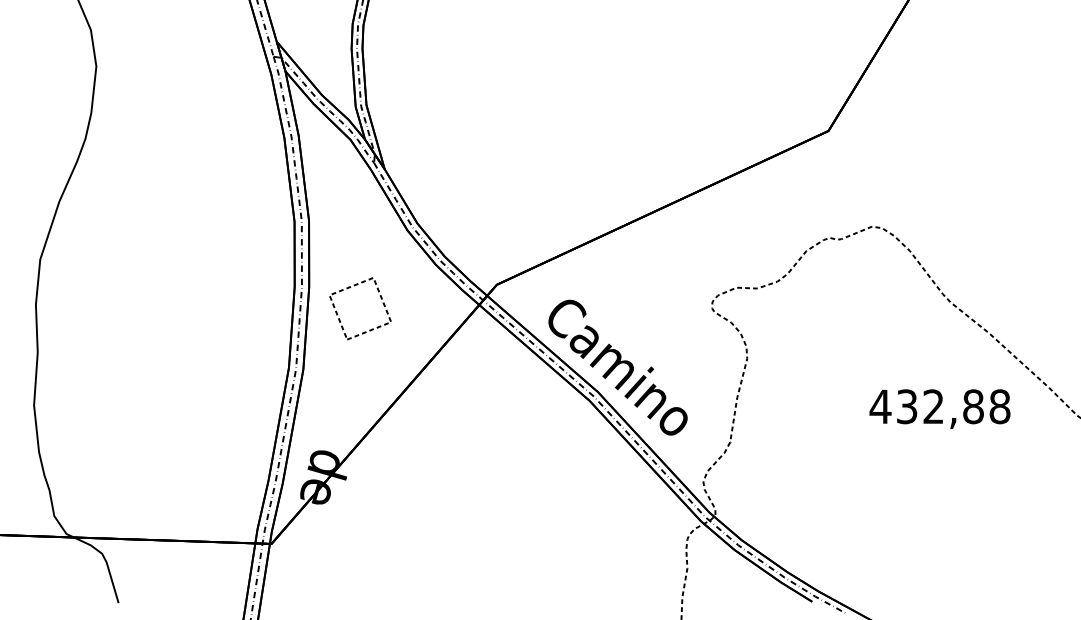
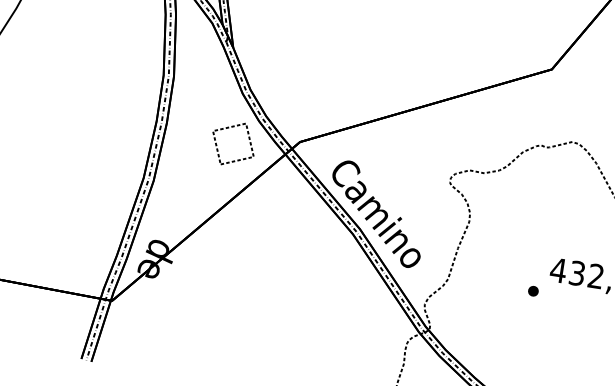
part: (380, 298) -> (248, 138), moved
part: (850, 440) -> (533, 291), added

